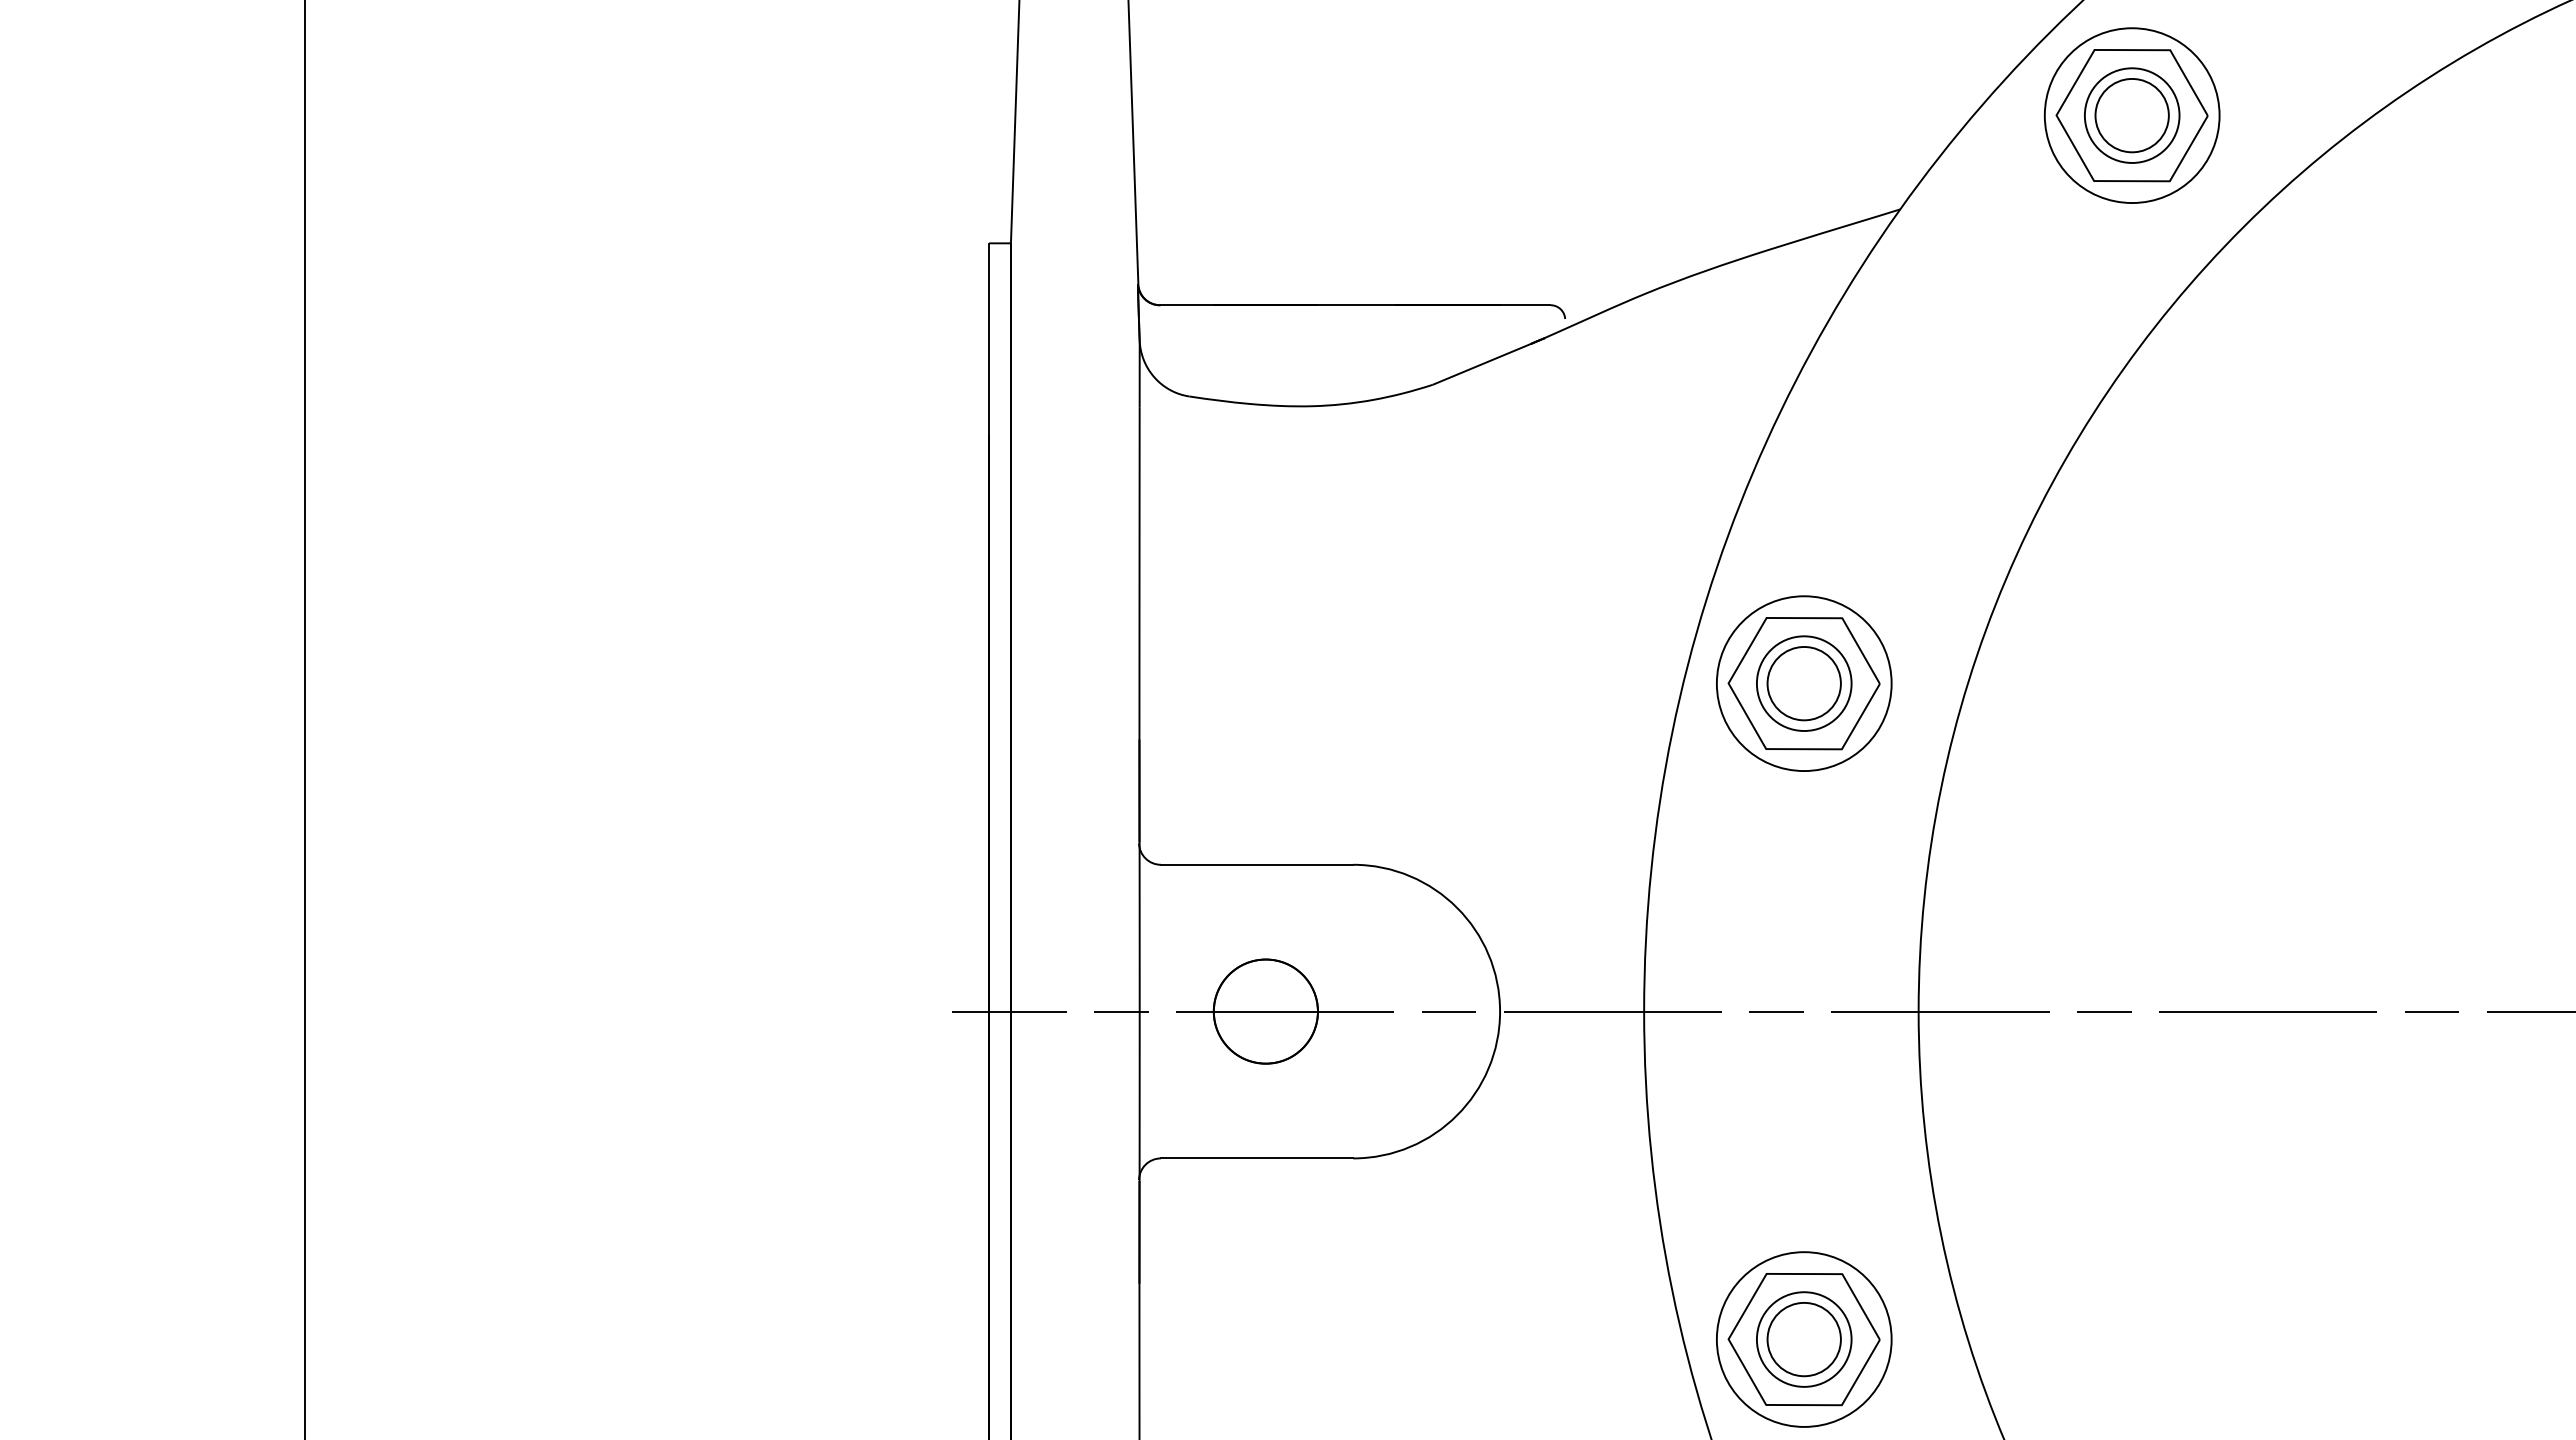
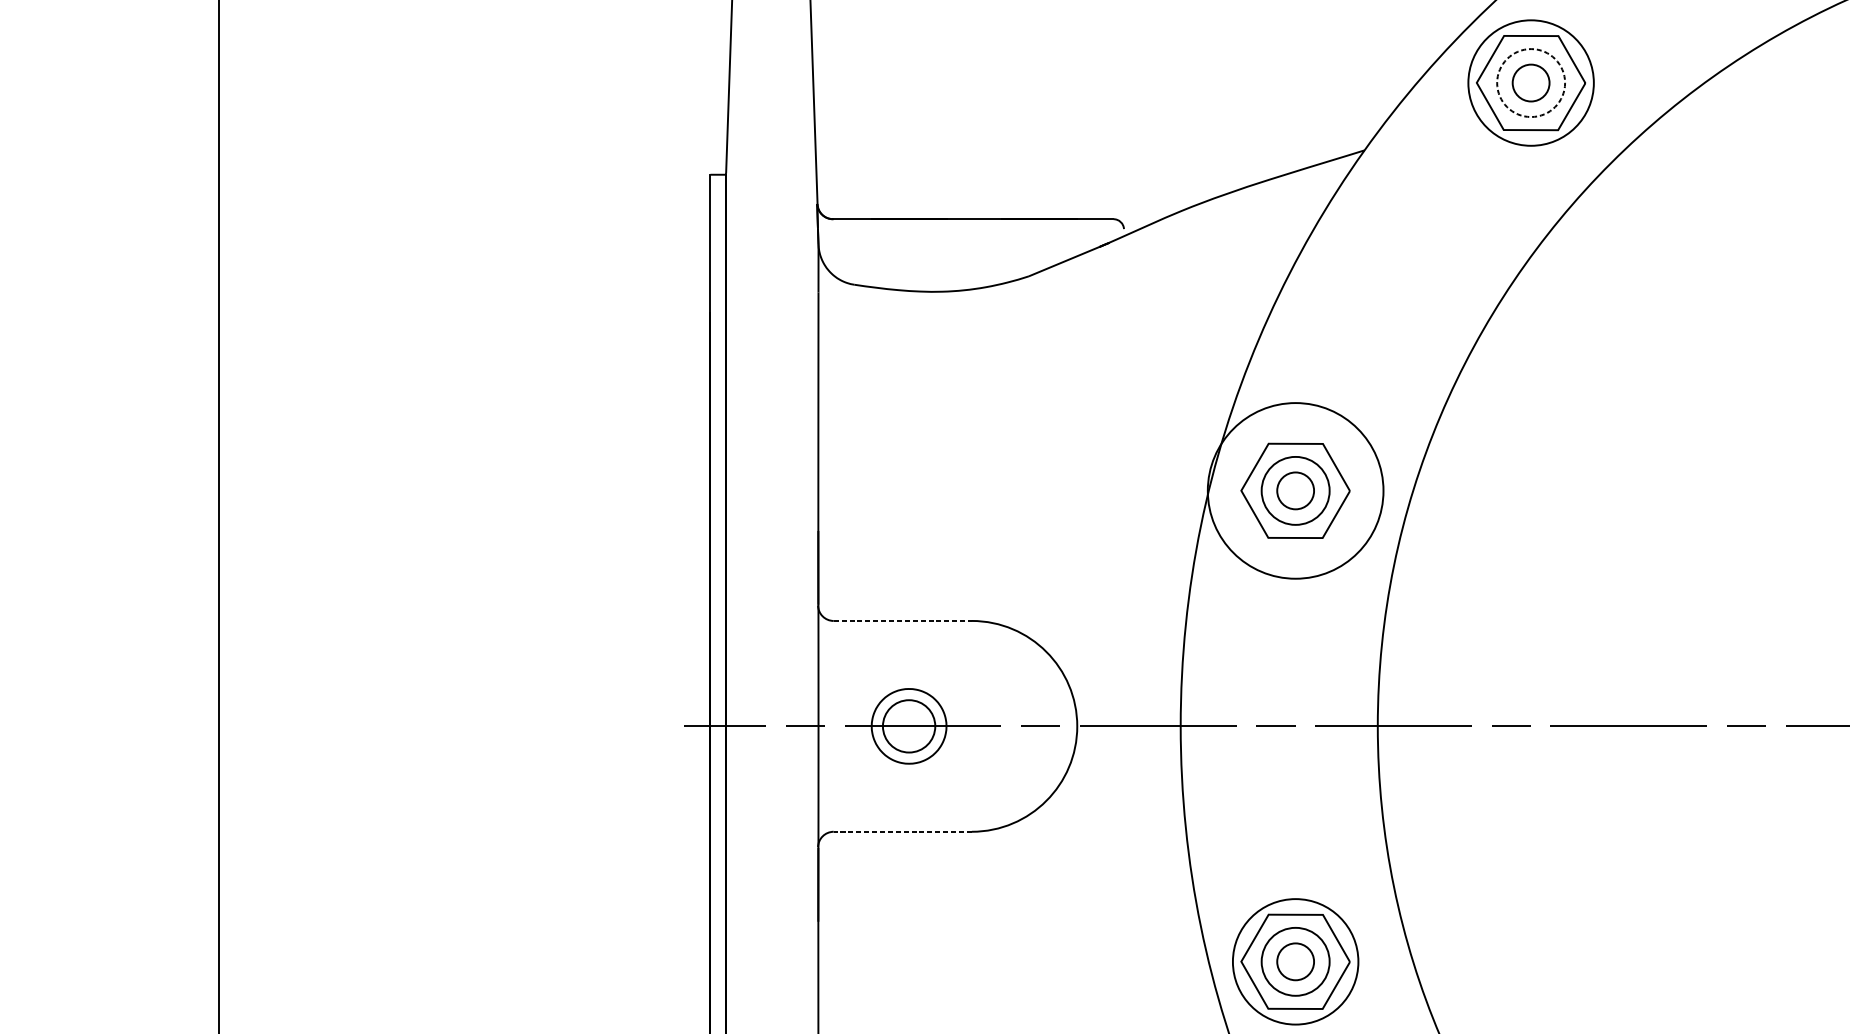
circle: (2131, 115) -> (1530, 82), size x0.7
circle: (2131, 115) -> (1530, 82), solid -> dashed
circle: (1803, 683) -> (1295, 490), size x0.7
circle: (1803, 683) -> (1295, 490), size x1.4
line: (1257, 864) -> (903, 620), solid -> dashed
circle: (1265, 1011) -> (908, 726), size x0.7
line: (1256, 1158) -> (902, 831), solid -> dashed
circle: (1803, 1339) -> (1295, 961), size x0.7

